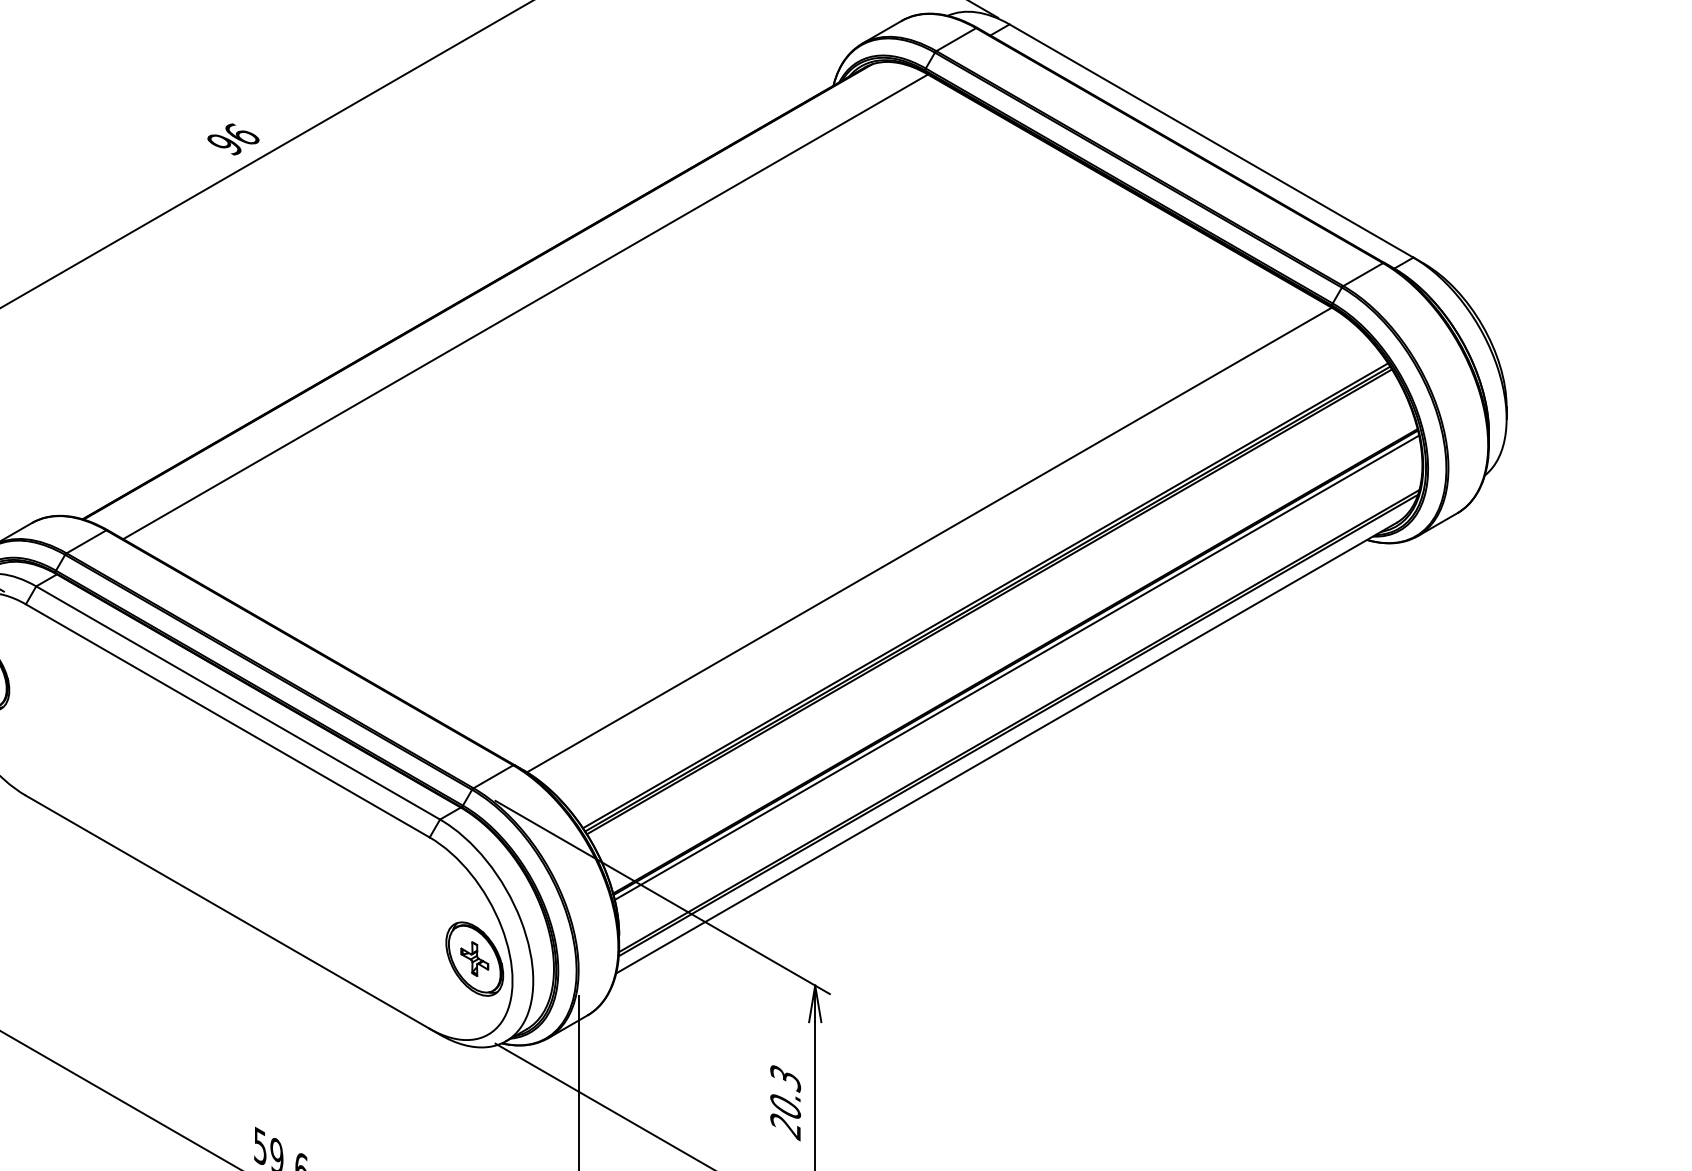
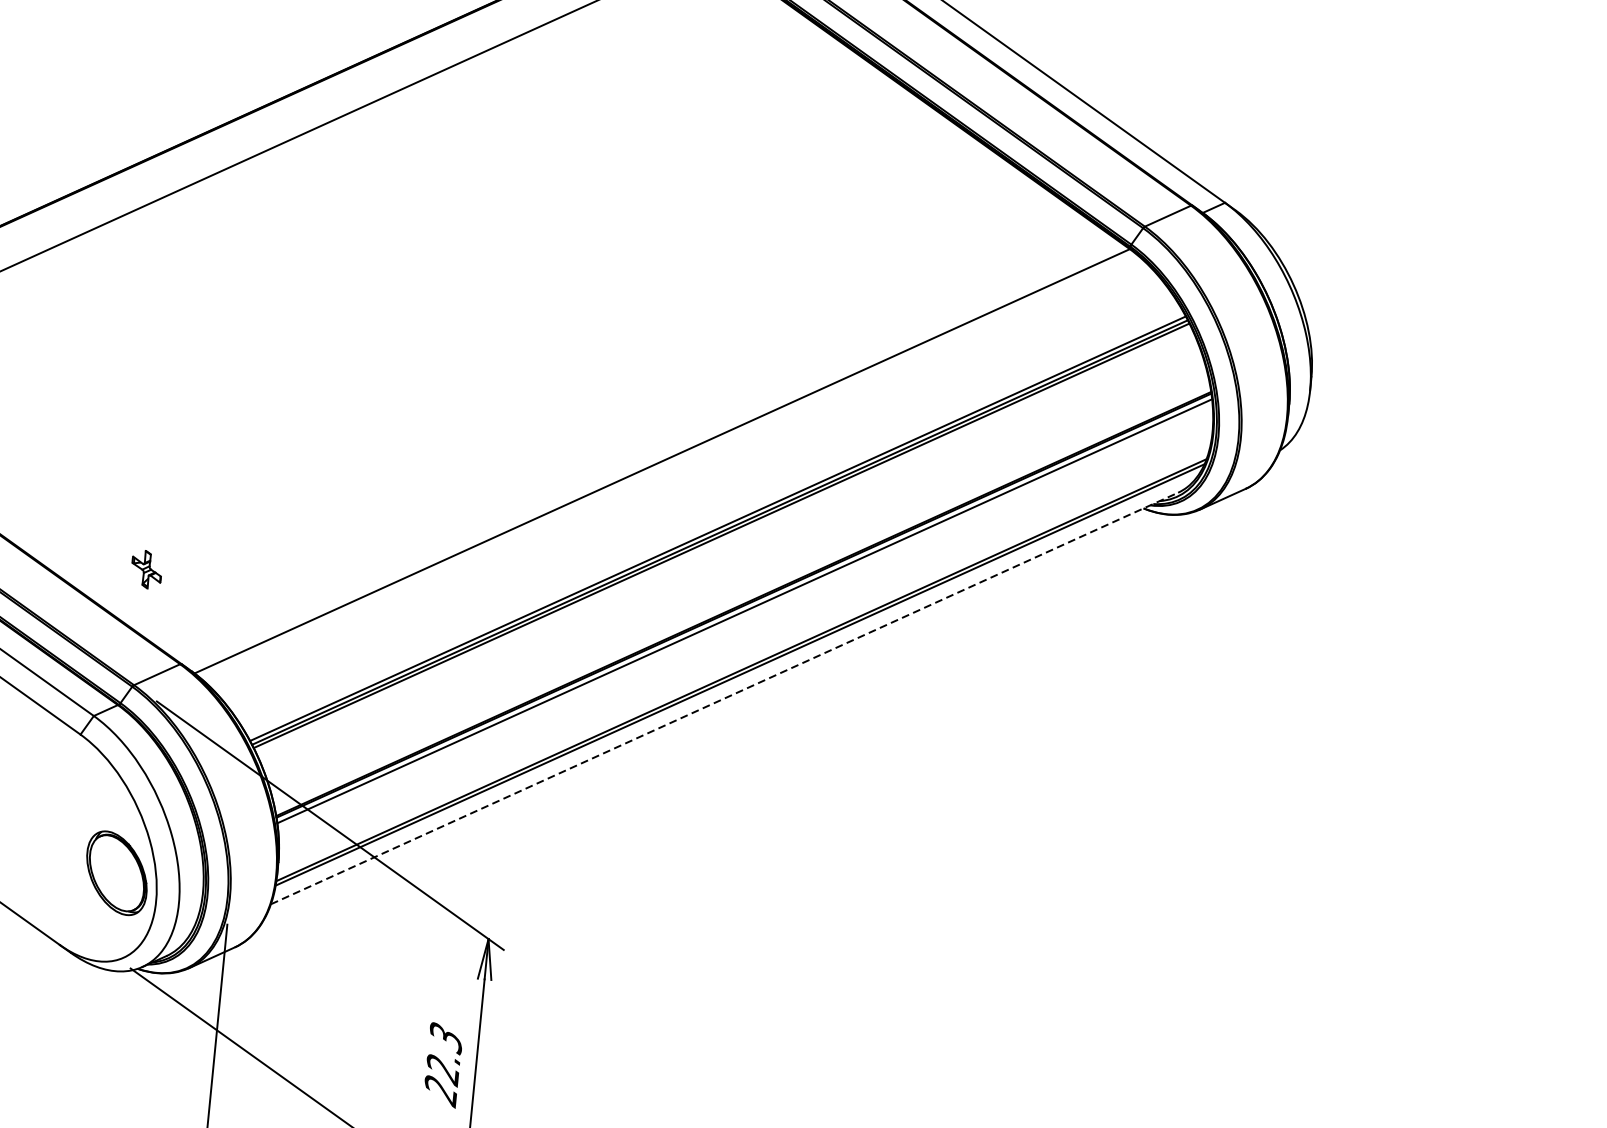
line: (1006, 748) -> (724, 698), solid -> dashed
part: (474, 958) -> (146, 568), moved
text: (785, 1108) -> (442, 1071), 20.3 -> 22.3

